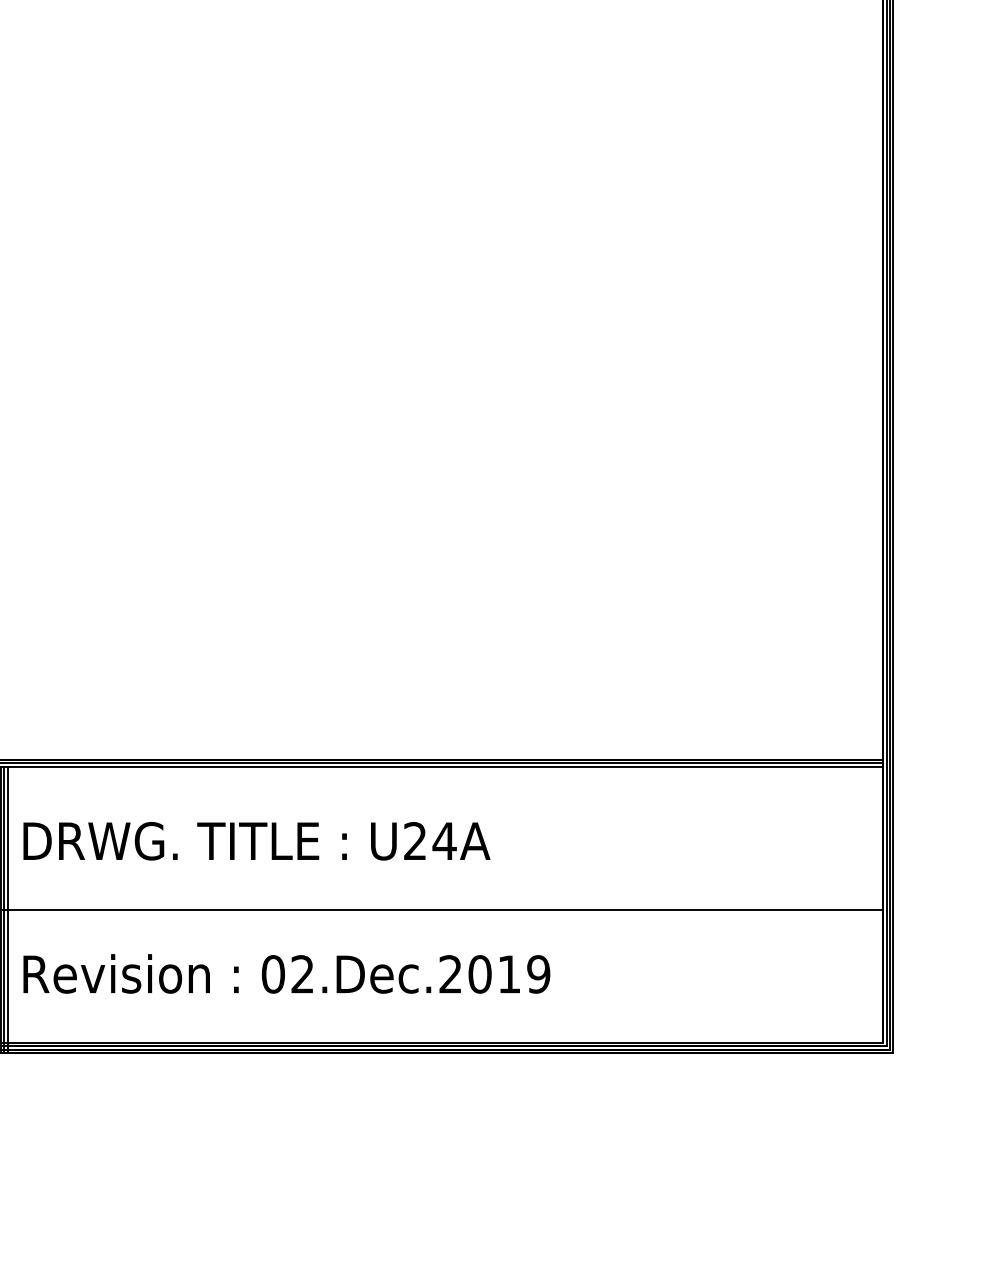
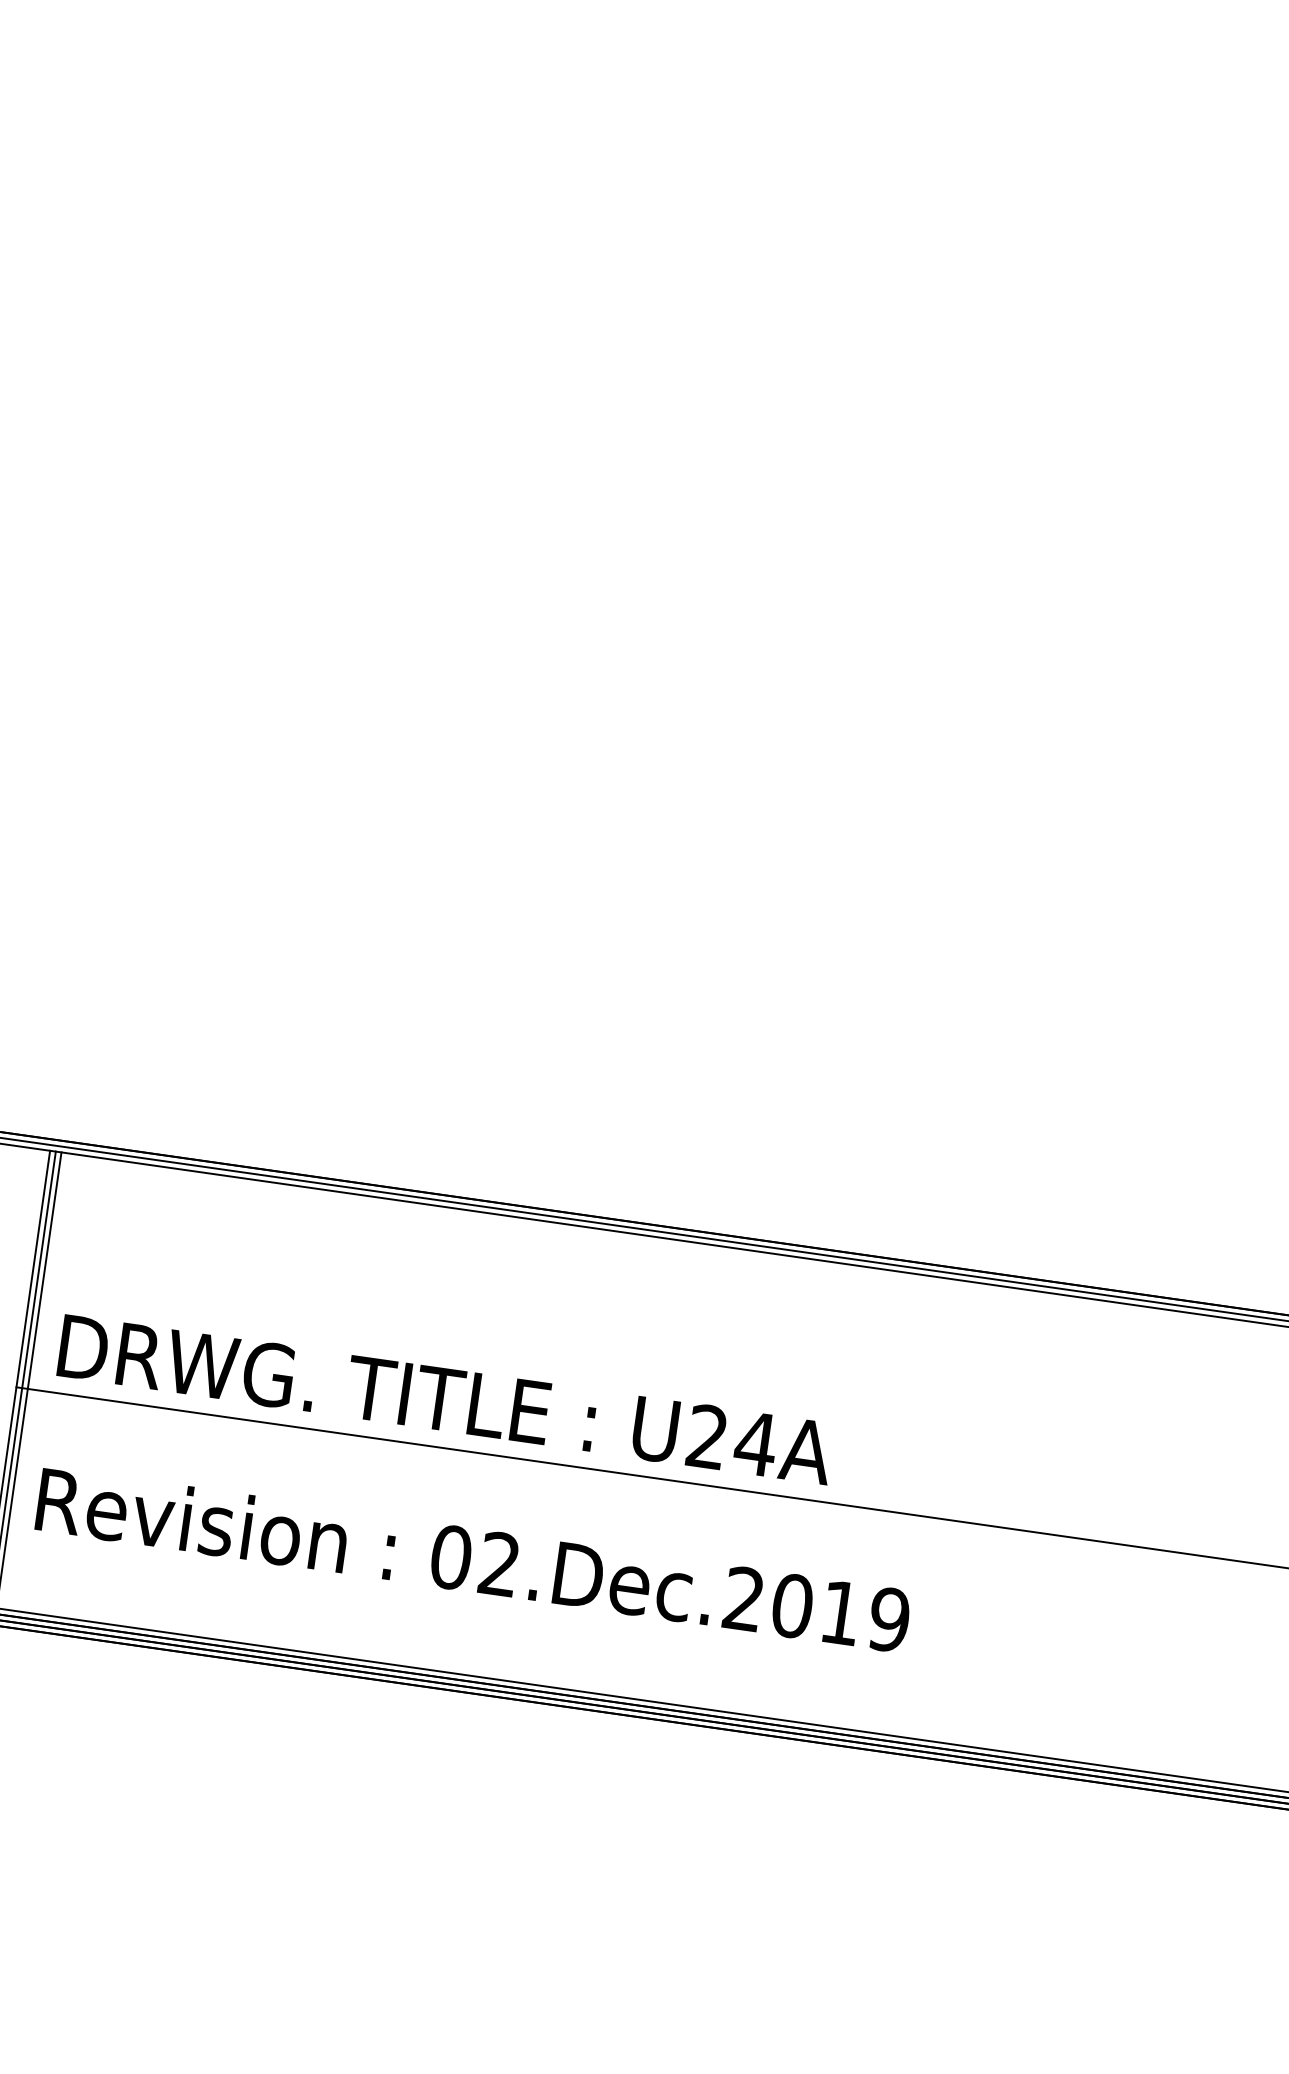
text: (256, 841) -> (445, 1400), moved

